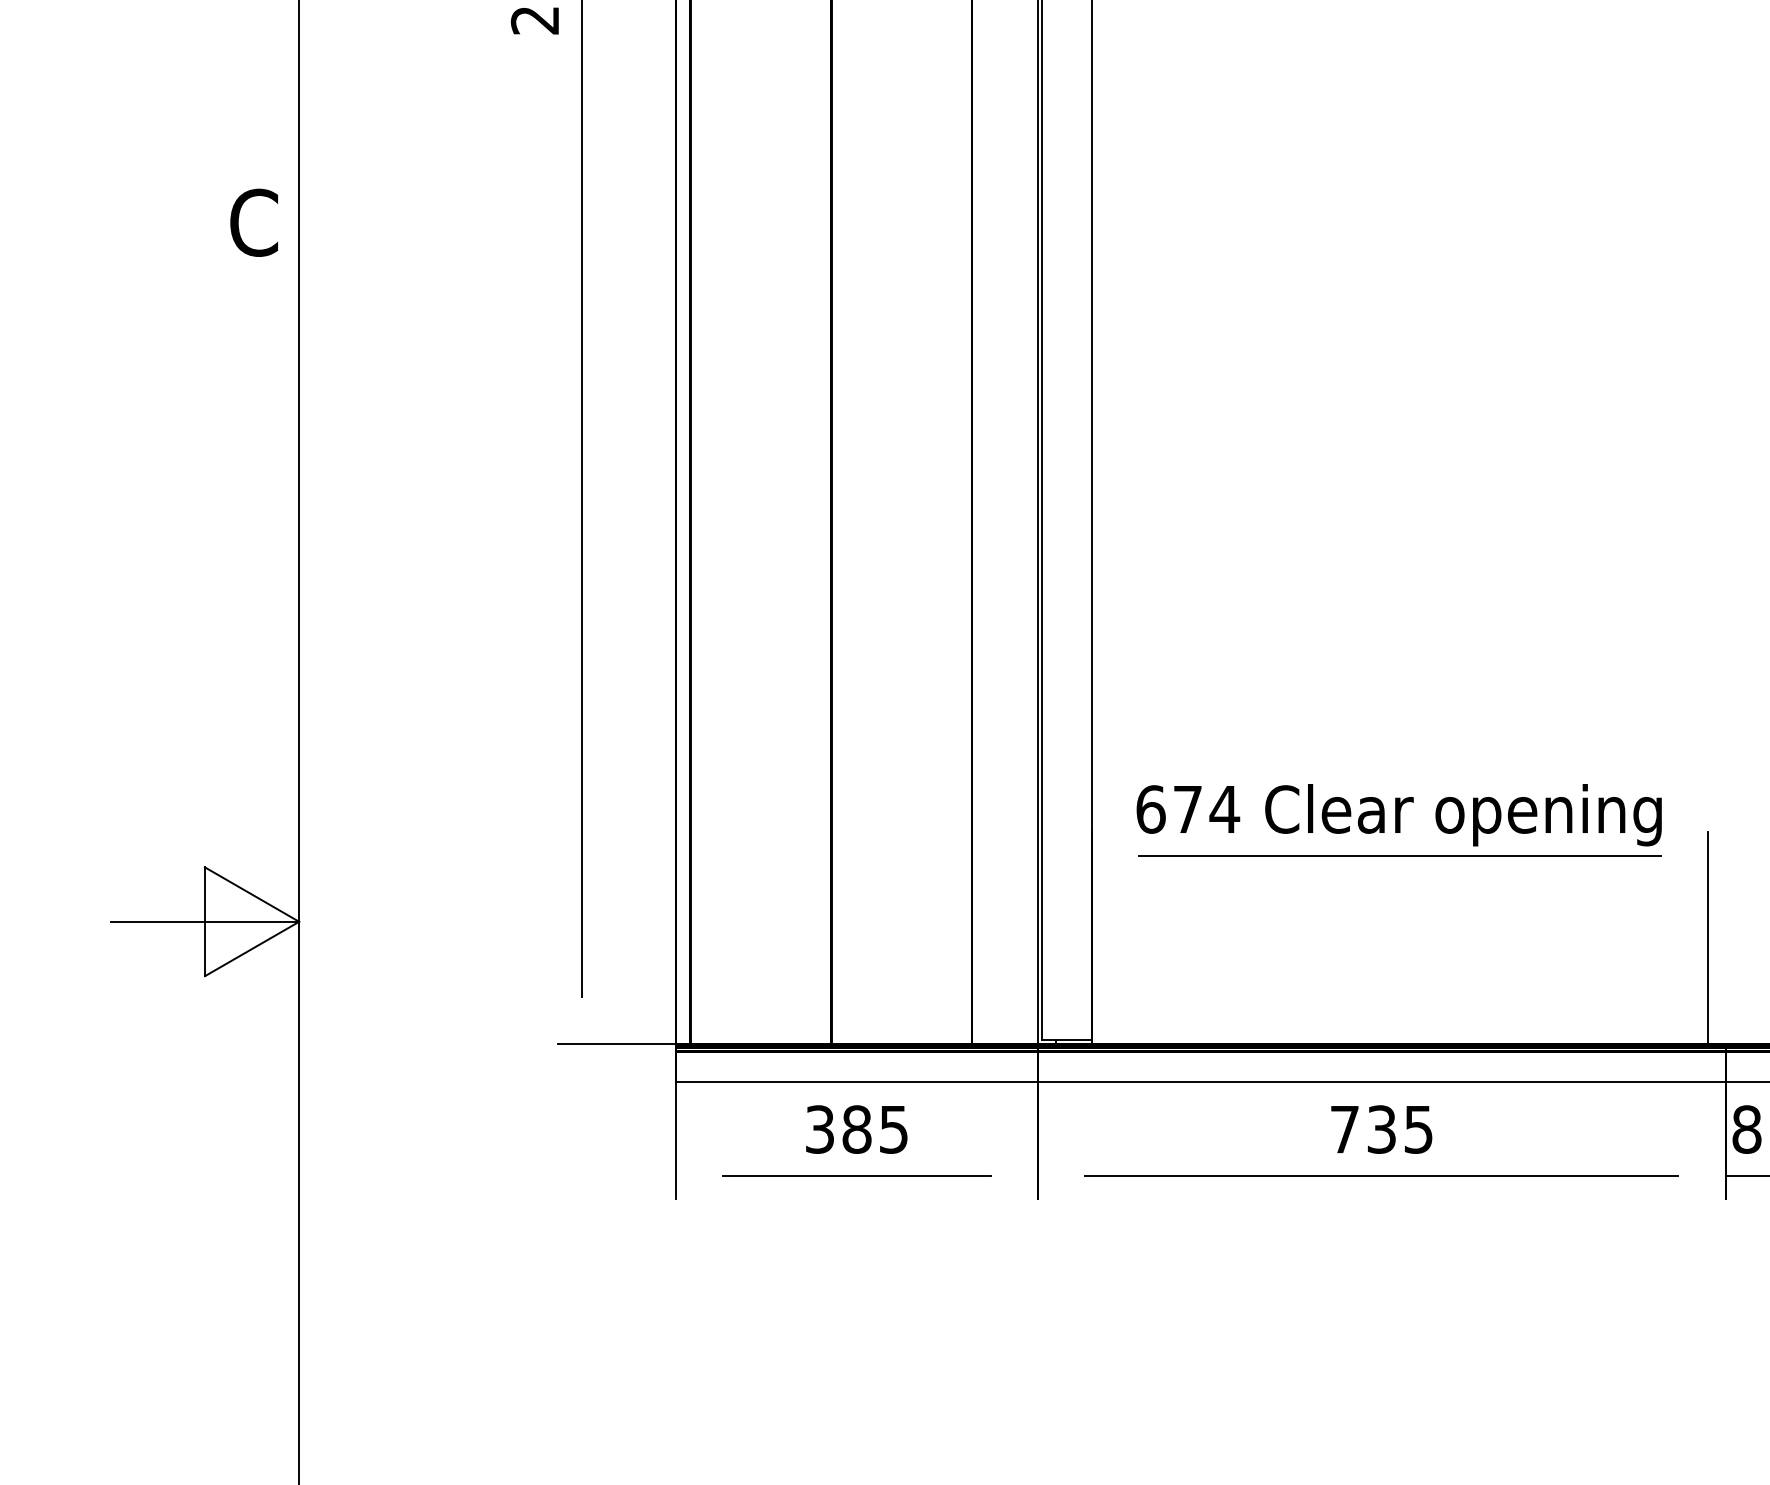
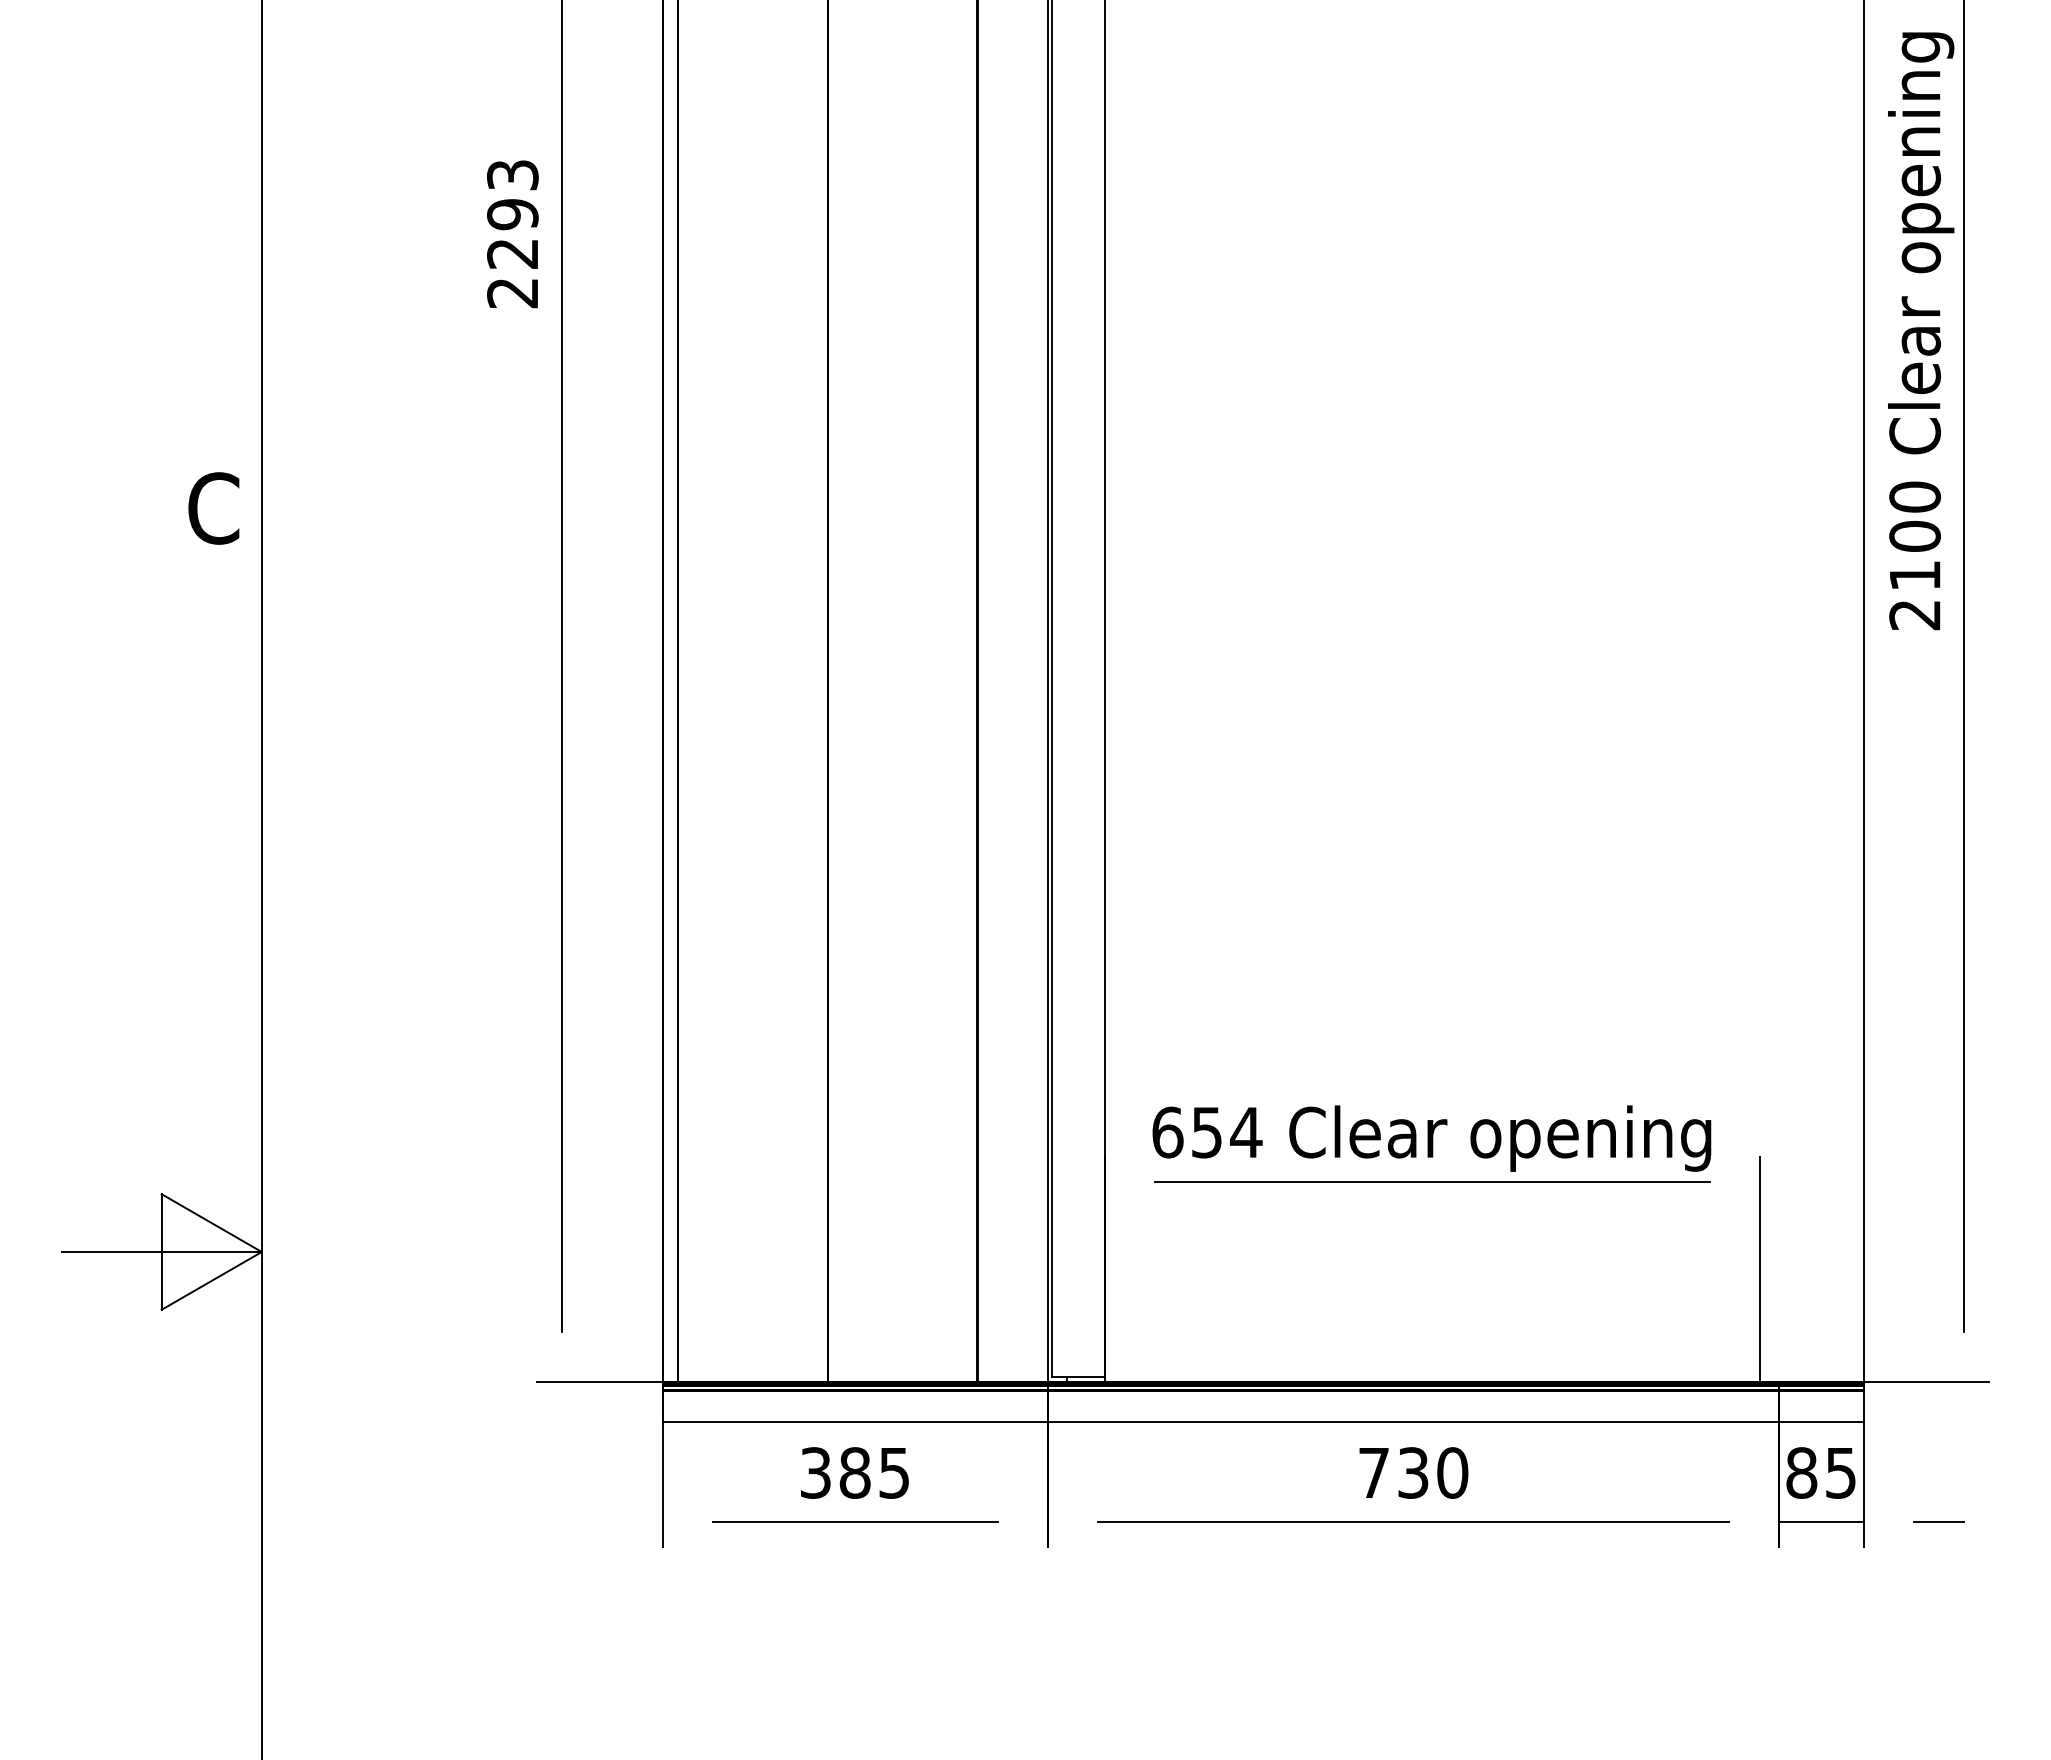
text: (1187, 809) -> (1206, 1132), 674 -> 654
text: (1418, 1129) -> (1452, 1472), 735 -> 730

